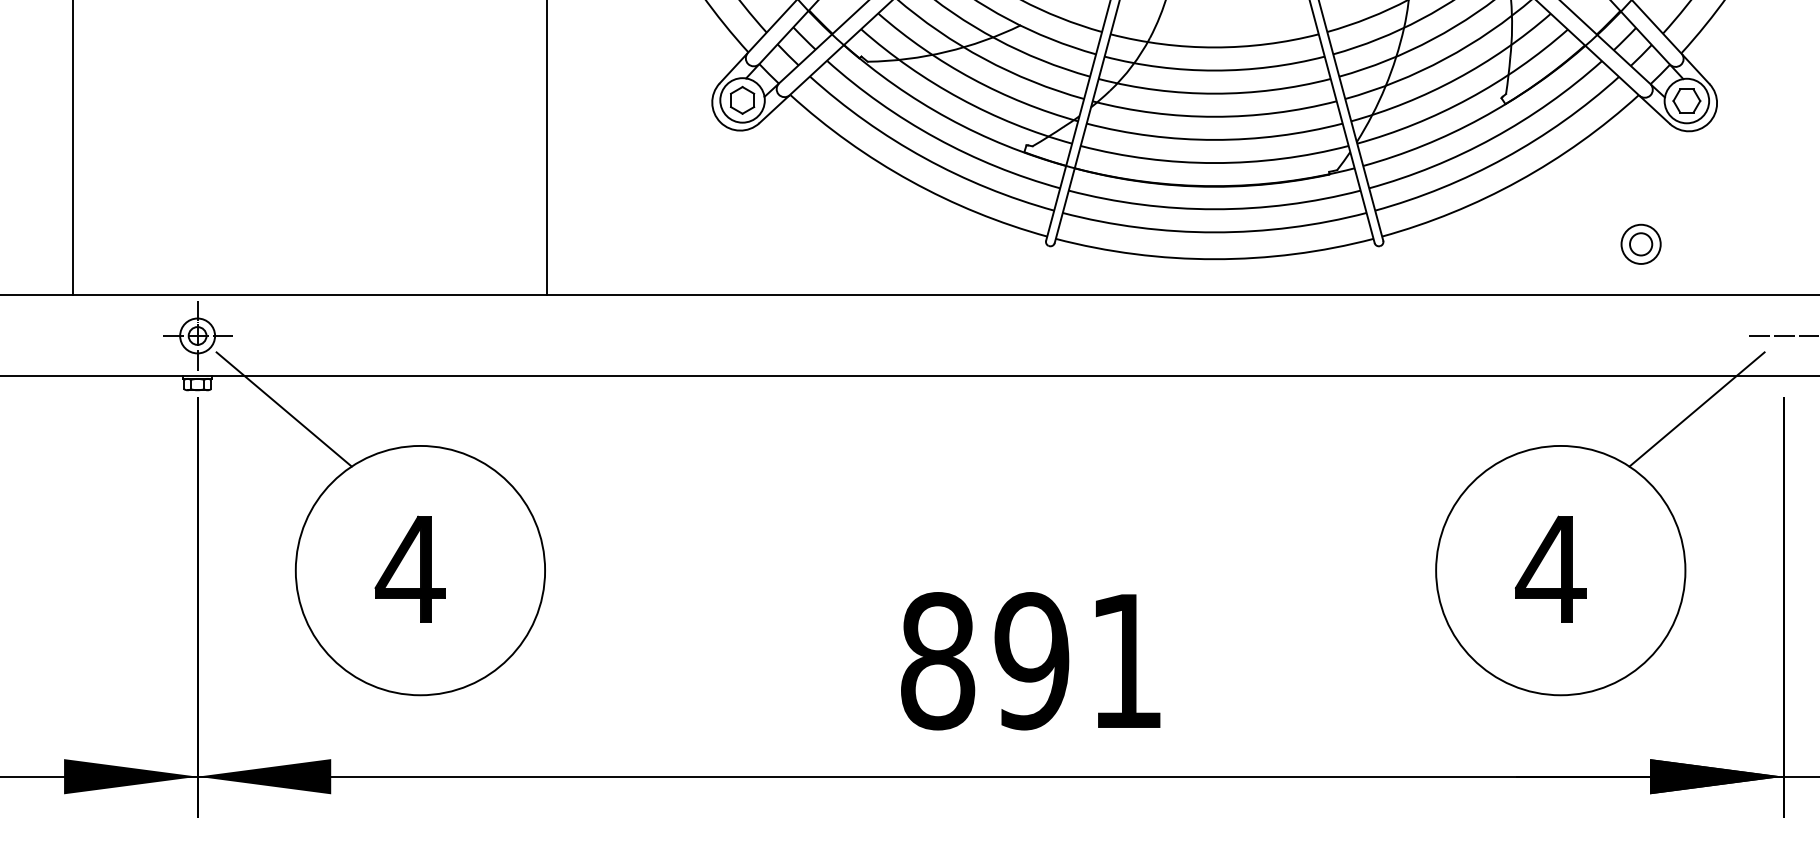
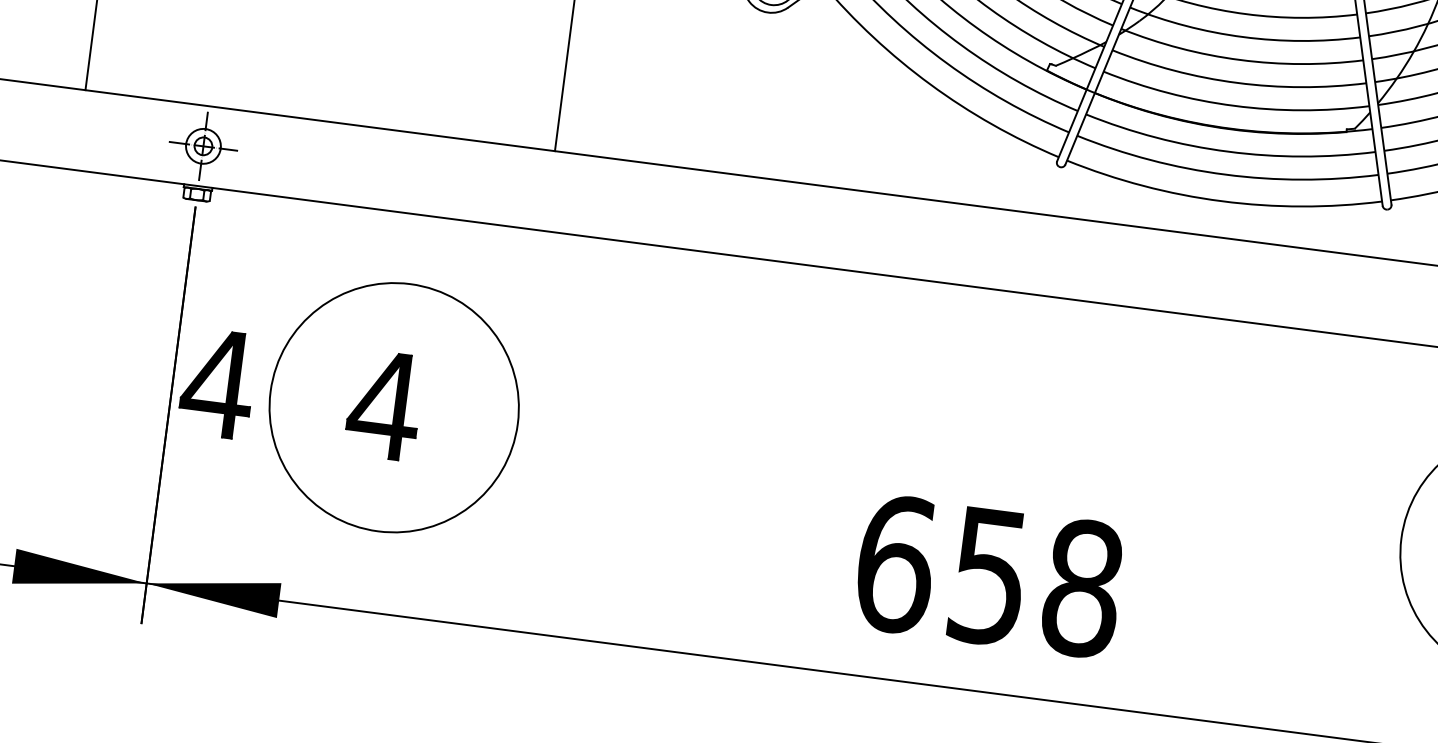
line: (283, 409) -> (279, 230), removed
part: (241, 568) -> (217, 382), added
text: (1032, 661) -> (989, 576), 891 -> 658

